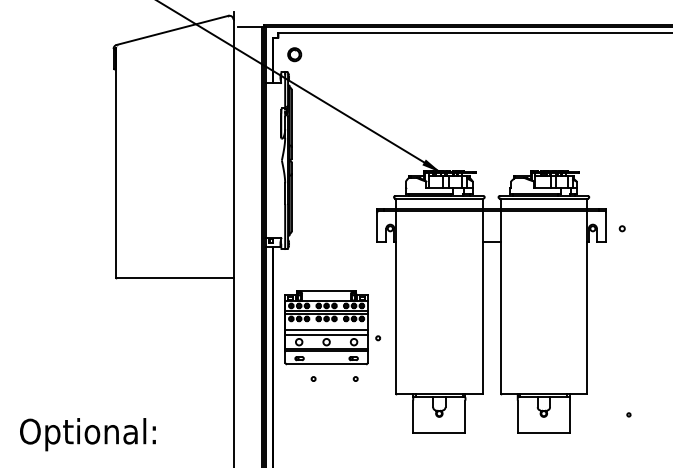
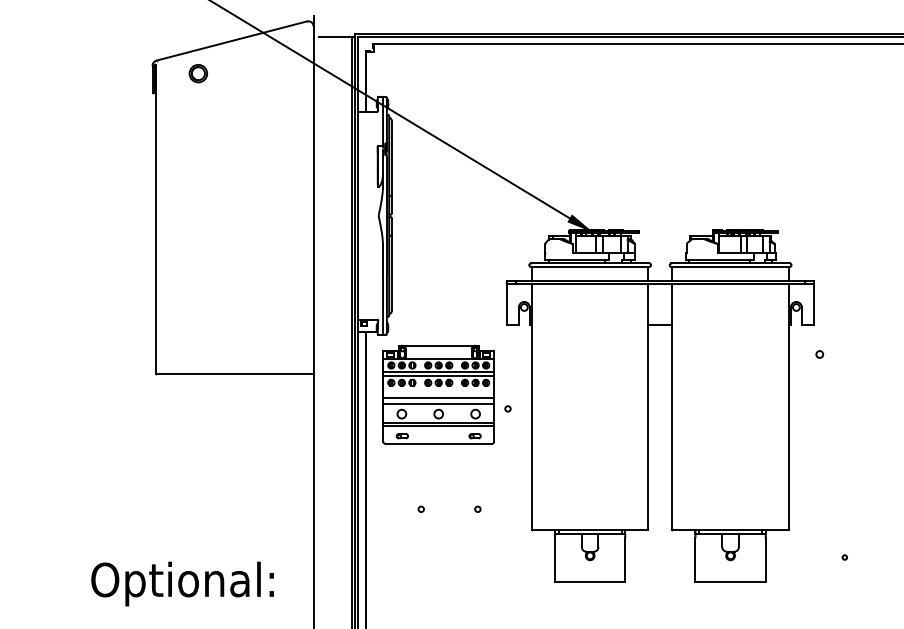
circle: (294, 54) -> (198, 73), moved
circle: (621, 228) -> (818, 354), moved
part: (332, 327) -> (446, 394), moved
text: (87, 434) -> (181, 583), moved

